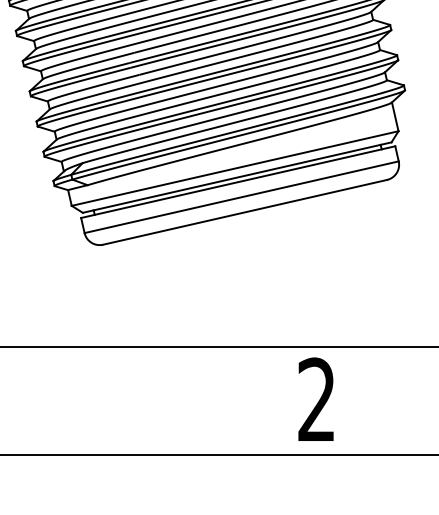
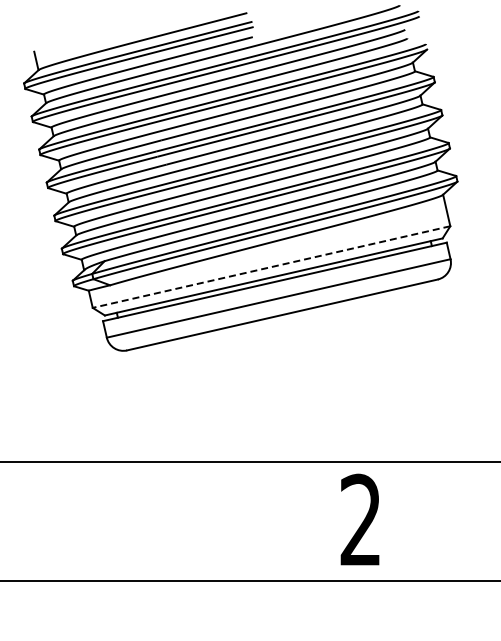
line: (235, 168) -> (271, 267), solid -> dashed

